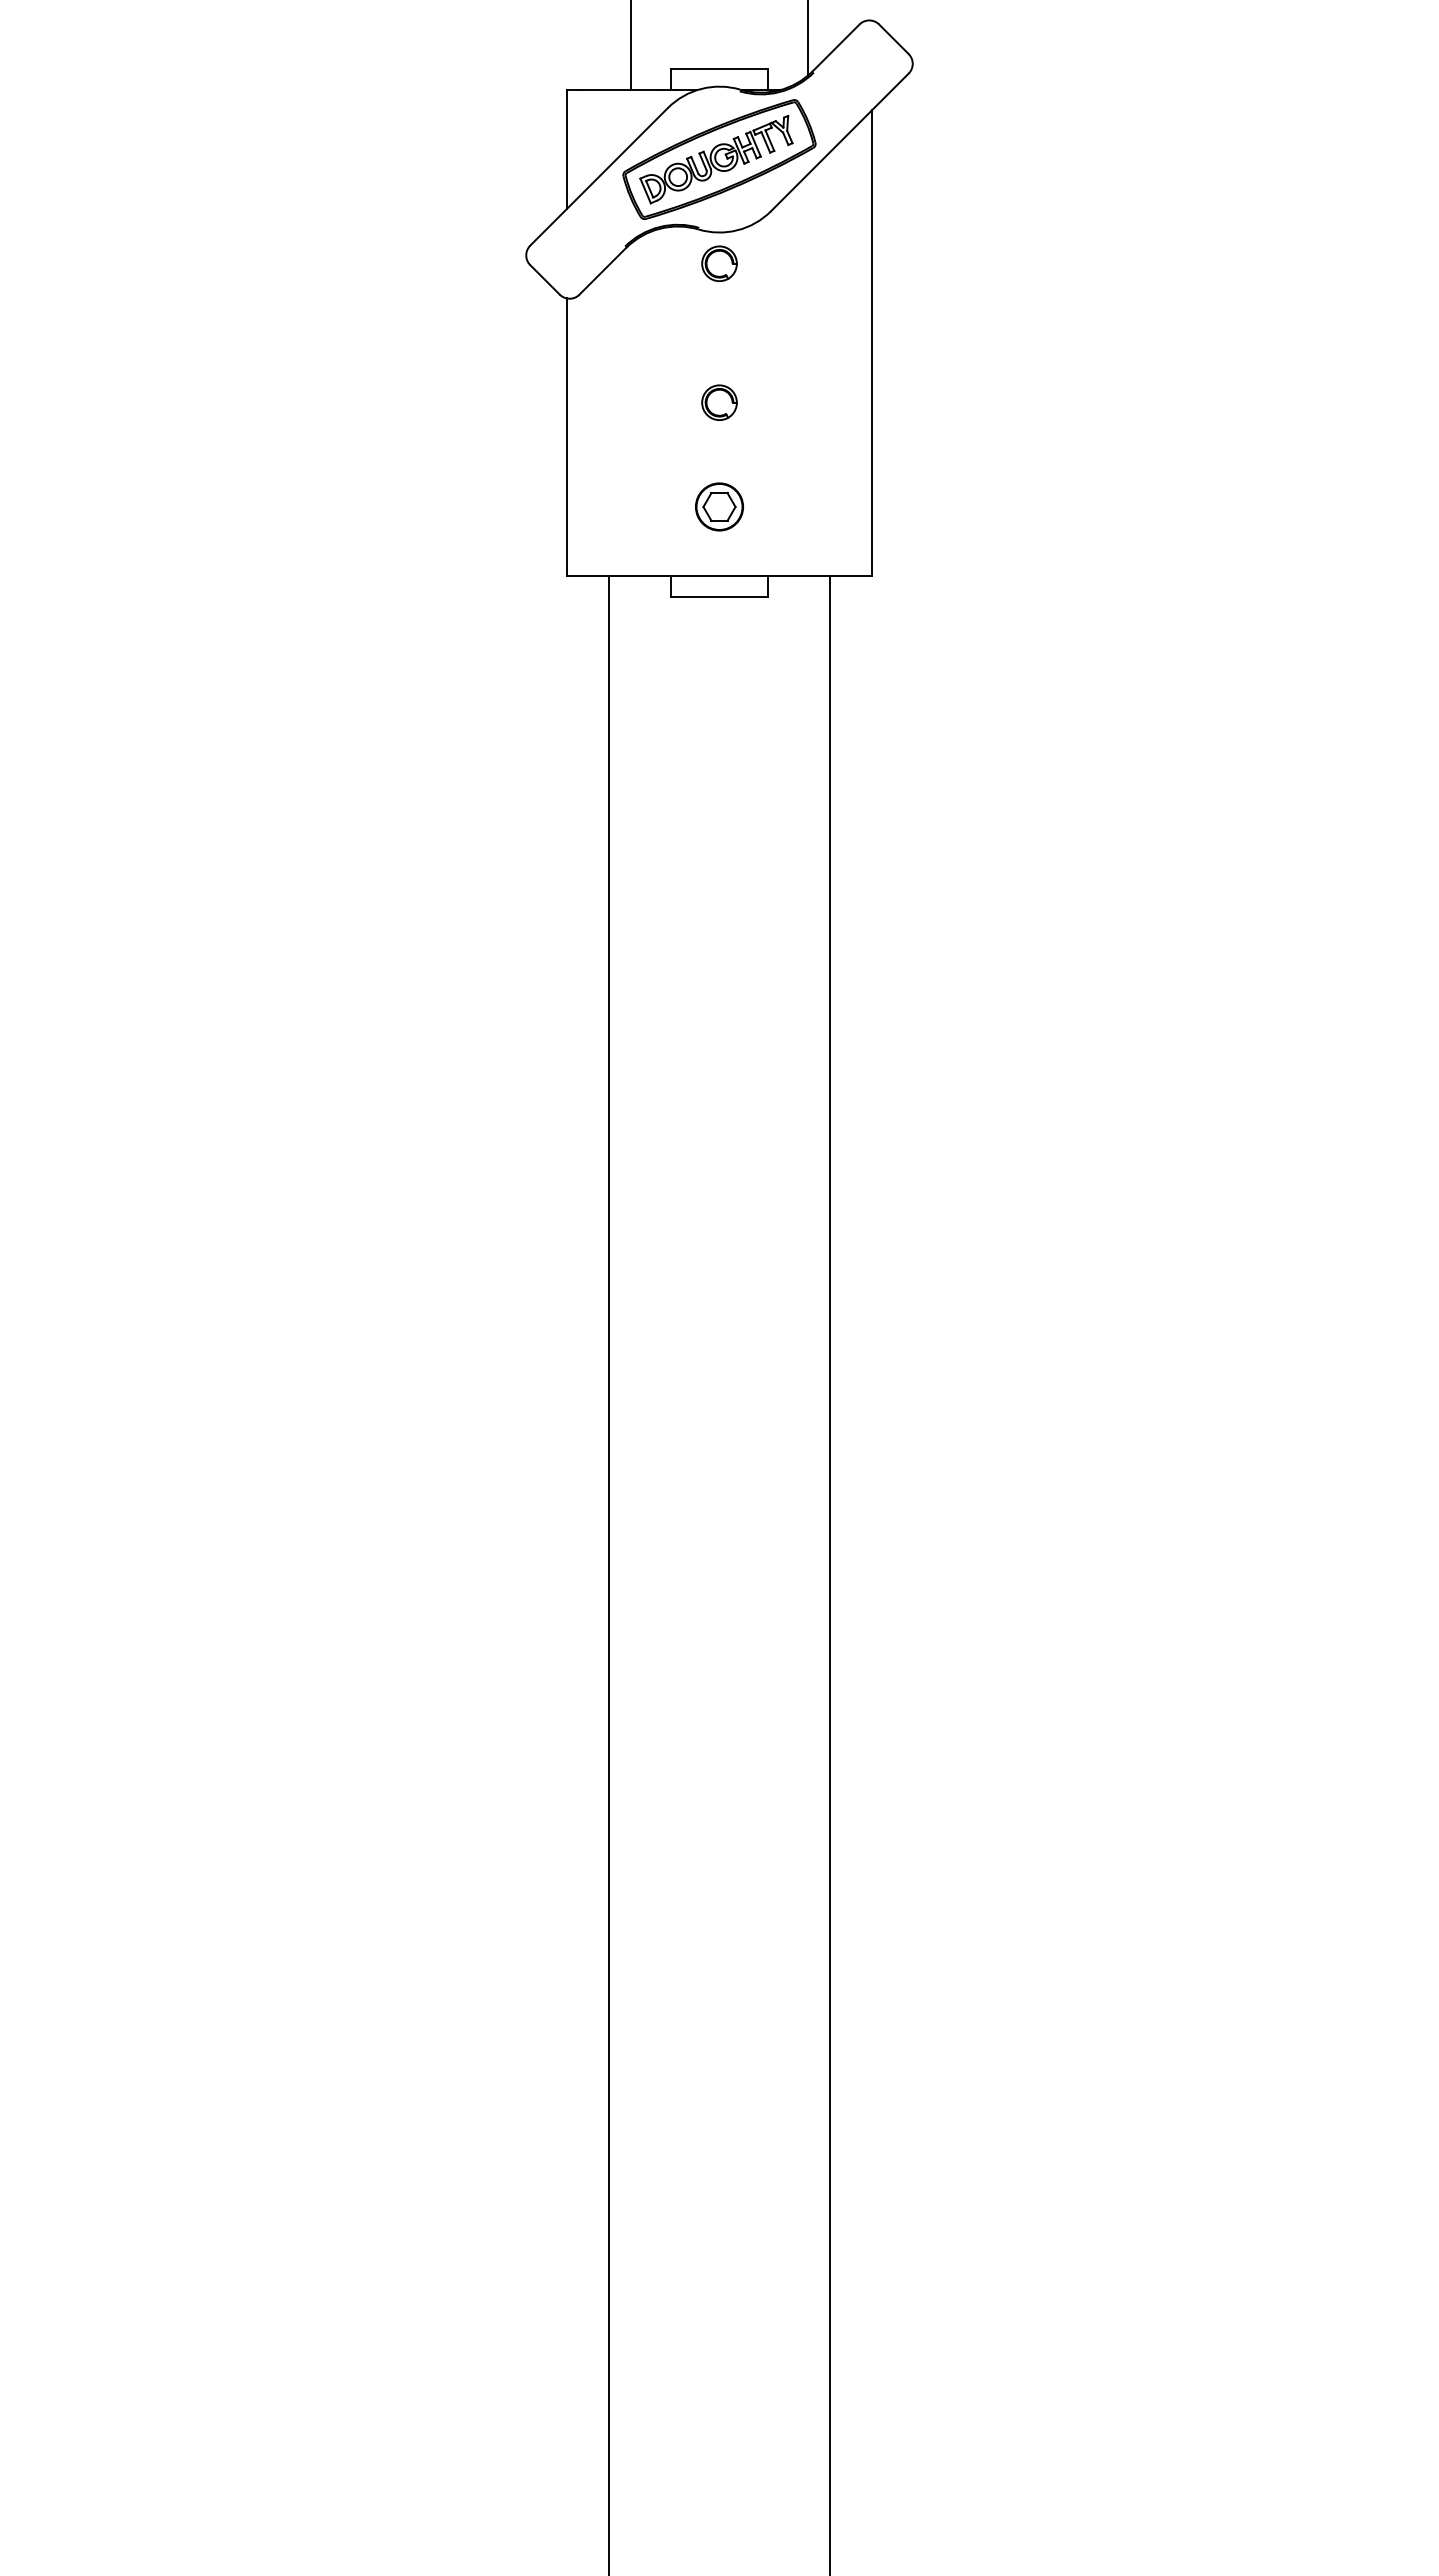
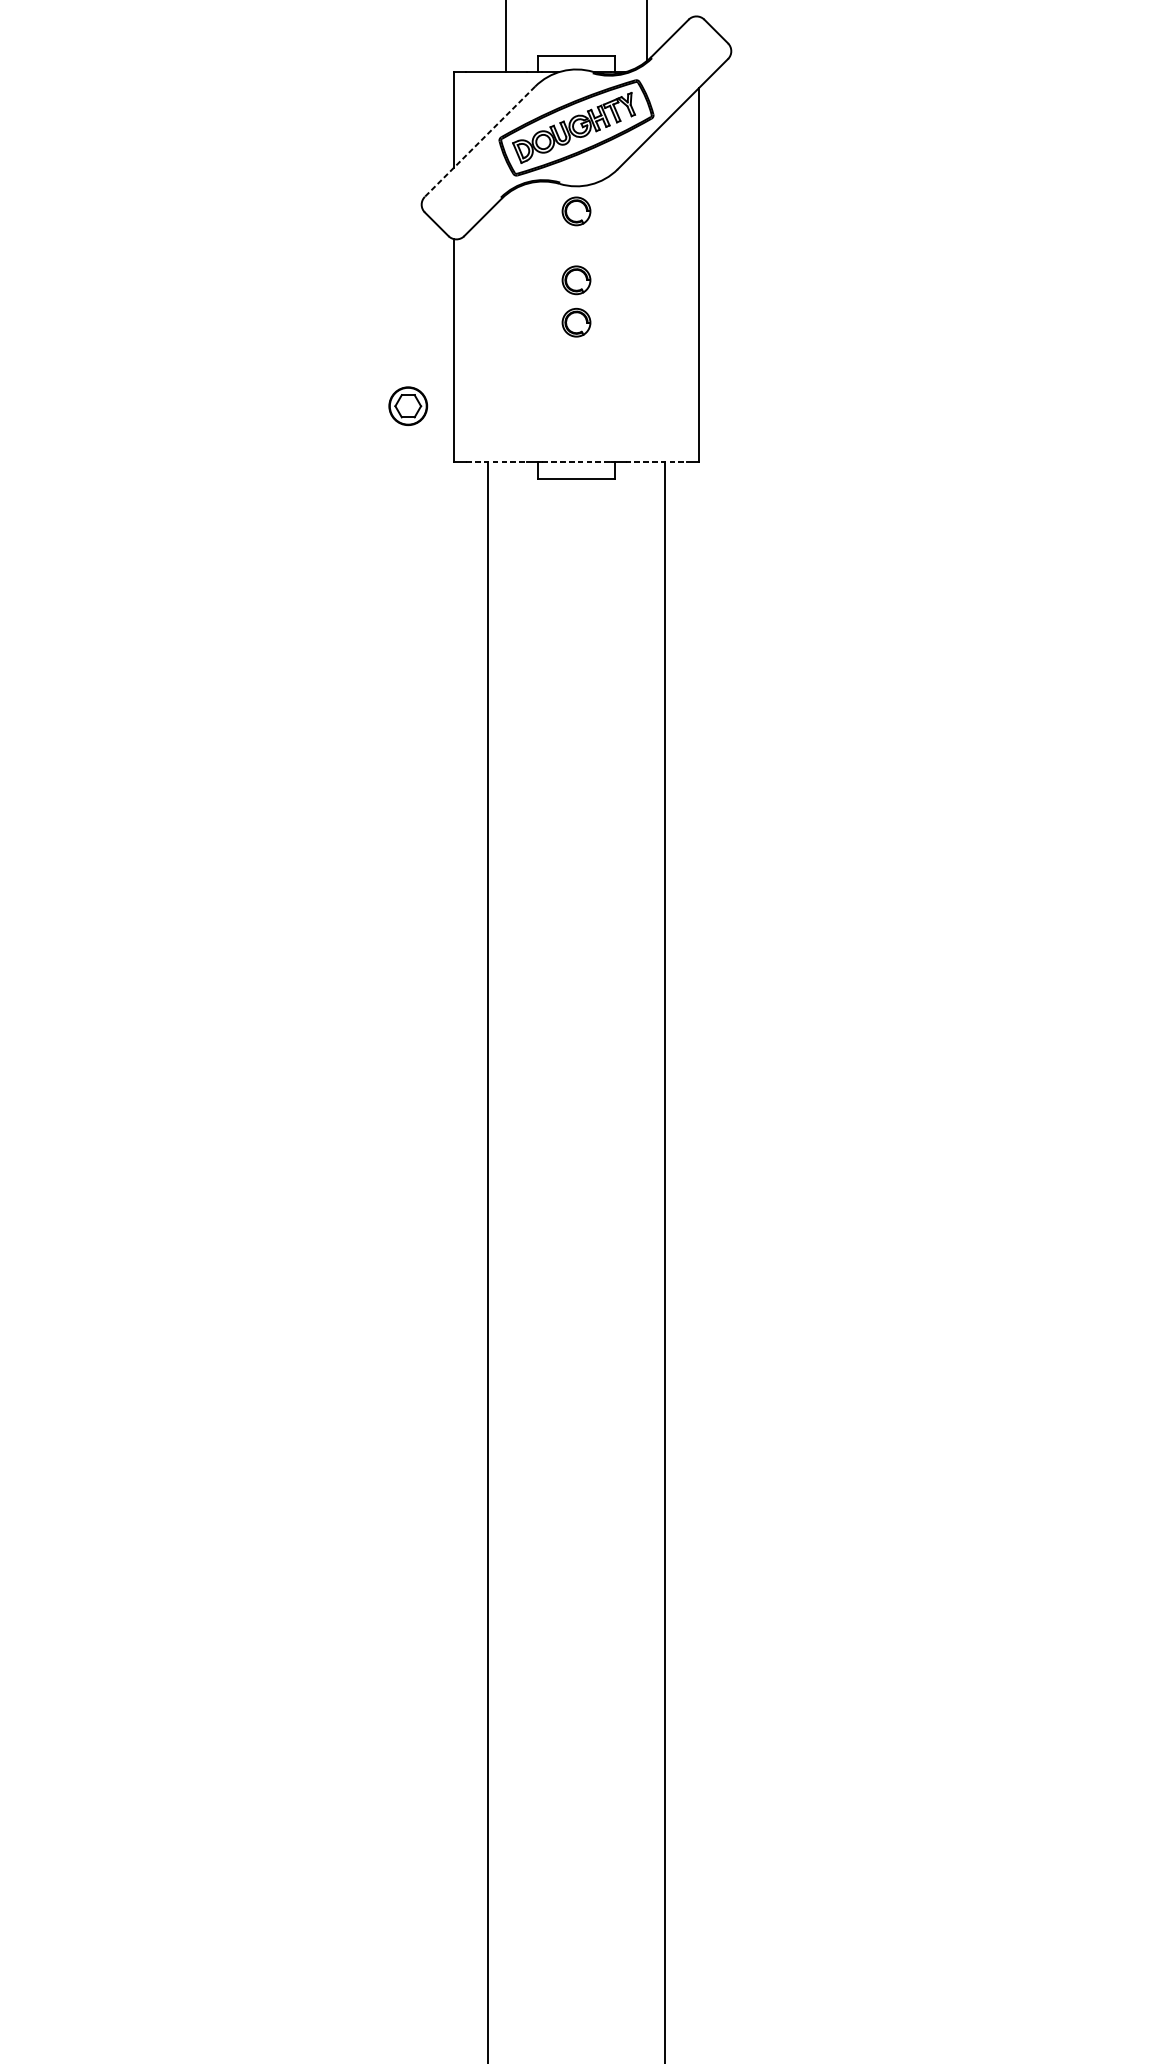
line: (598, 177) -> (479, 142), solid -> dashed
part: (719, 349) -> (576, 280), added
part: (719, 506) -> (408, 405), moved
line: (620, 576) -> (497, 461), solid -> dashed
line: (719, 576) -> (576, 461), solid -> dashed
line: (819, 576) -> (656, 461), solid -> dashed

